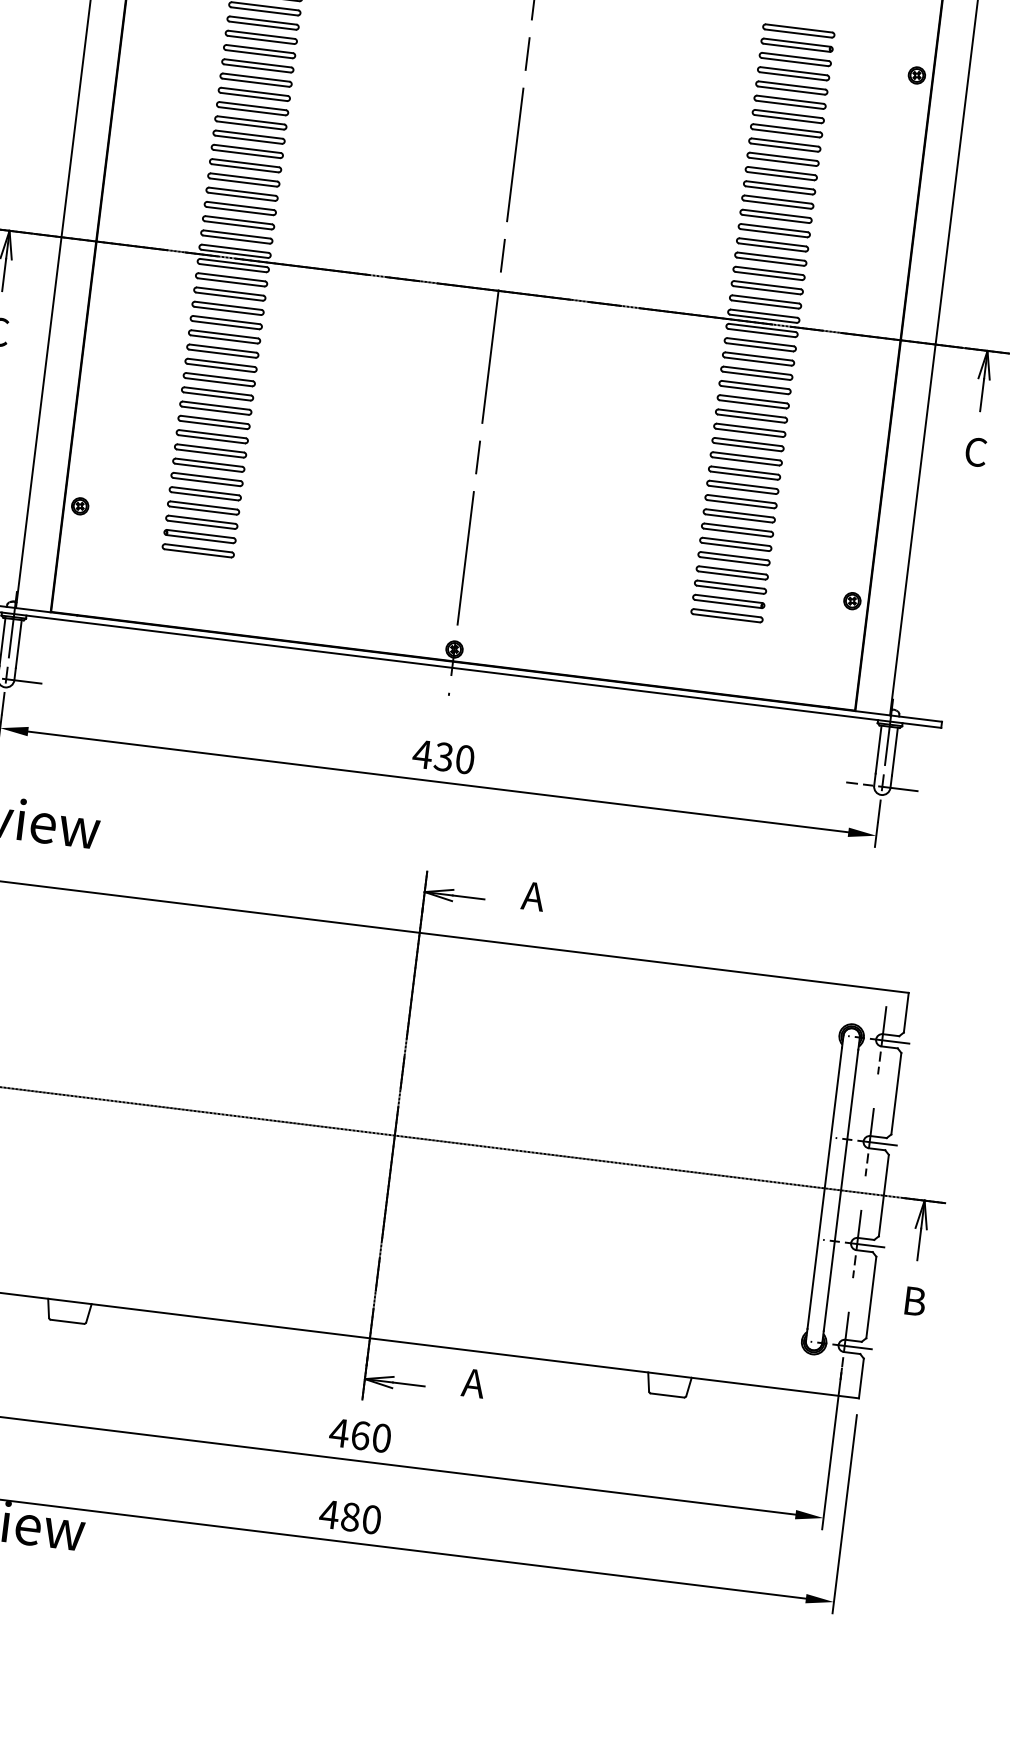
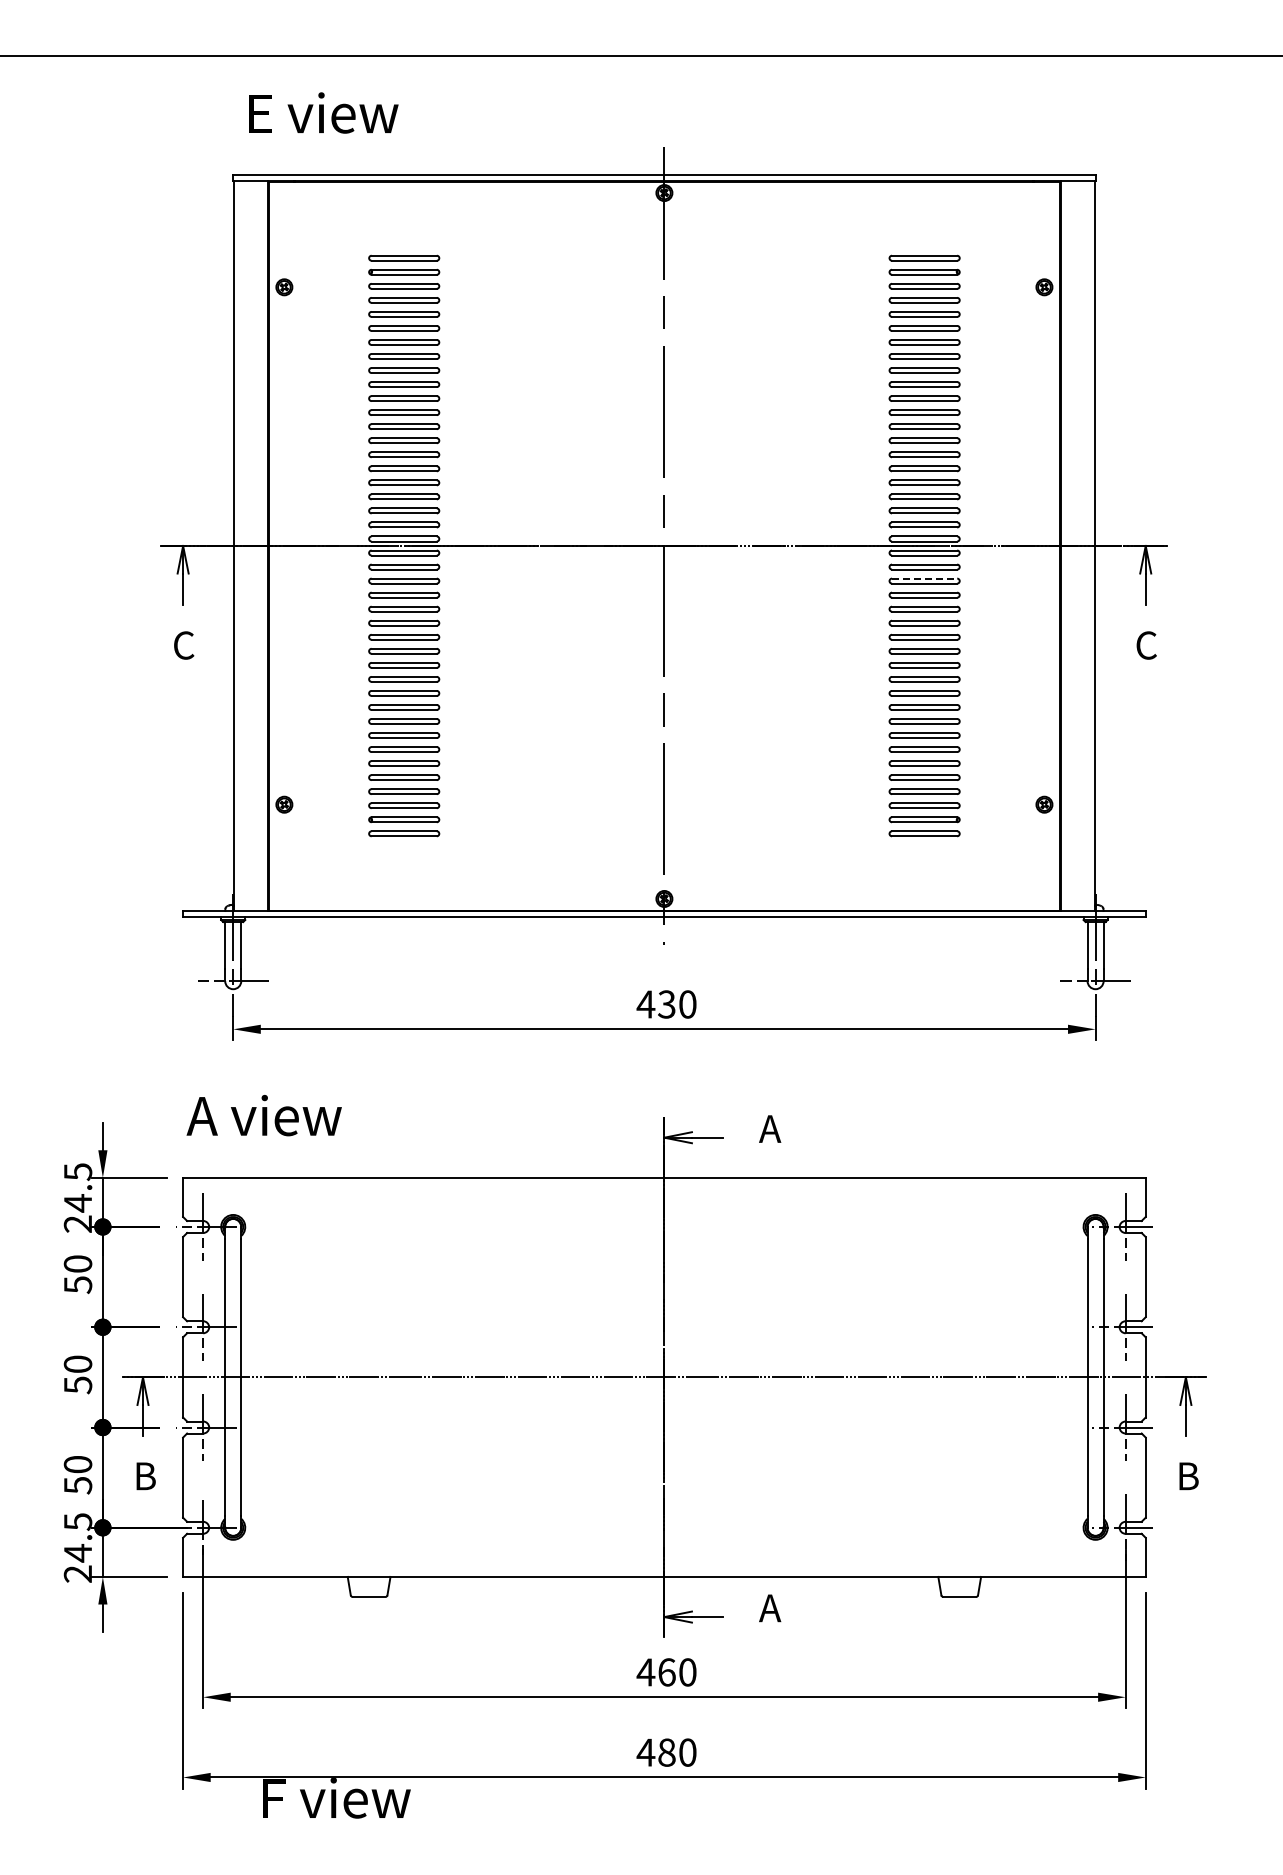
line: (758, 356) -> (924, 578), solid -> dashed

